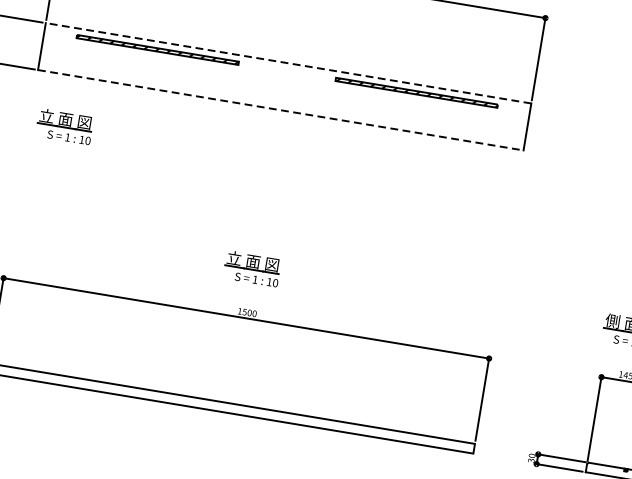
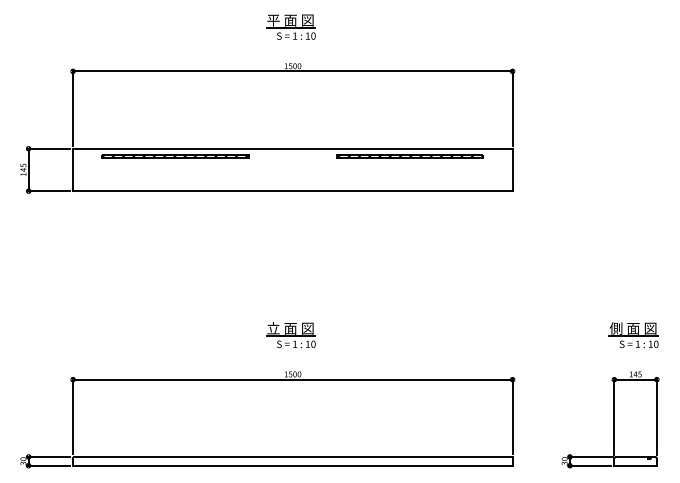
line: (288, 62) -> (292, 148), dashed -> solid
line: (280, 110) -> (292, 191), dashed -> solid
part: (64, 126) -> (104, 237), removed

